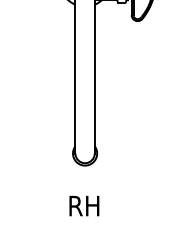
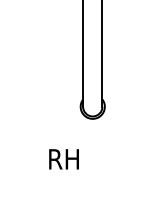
text: (84, 206) -> (64, 159), moved

